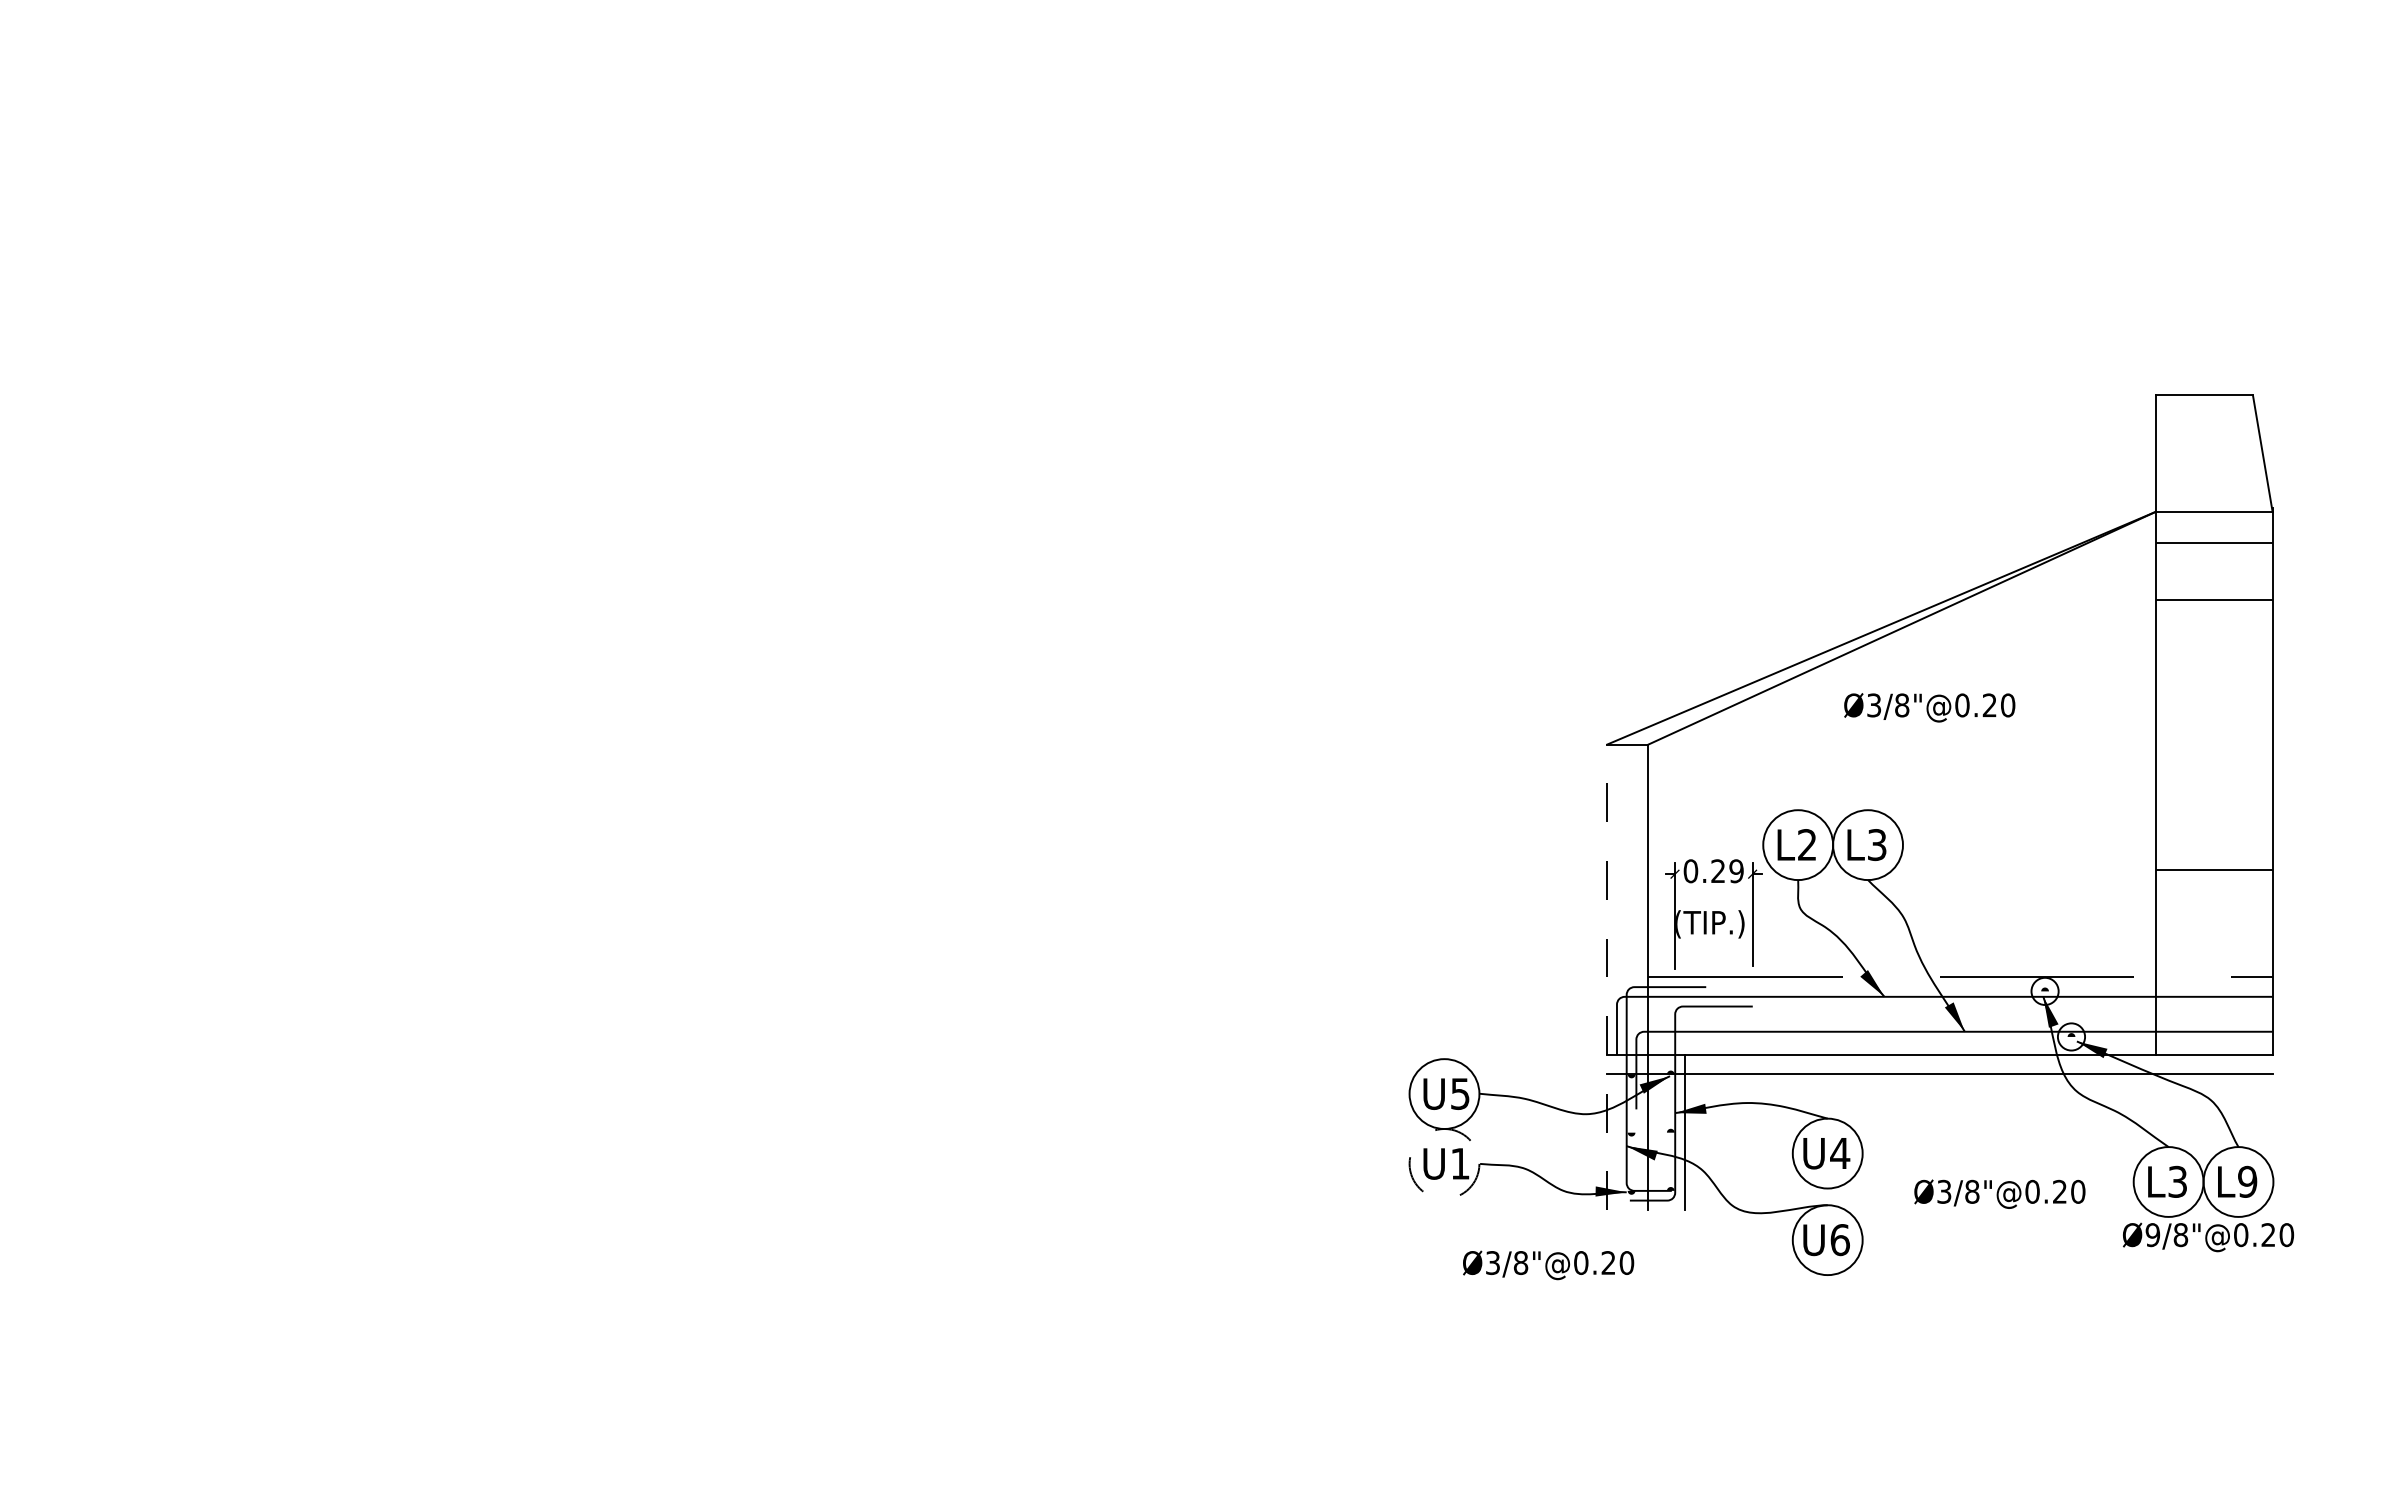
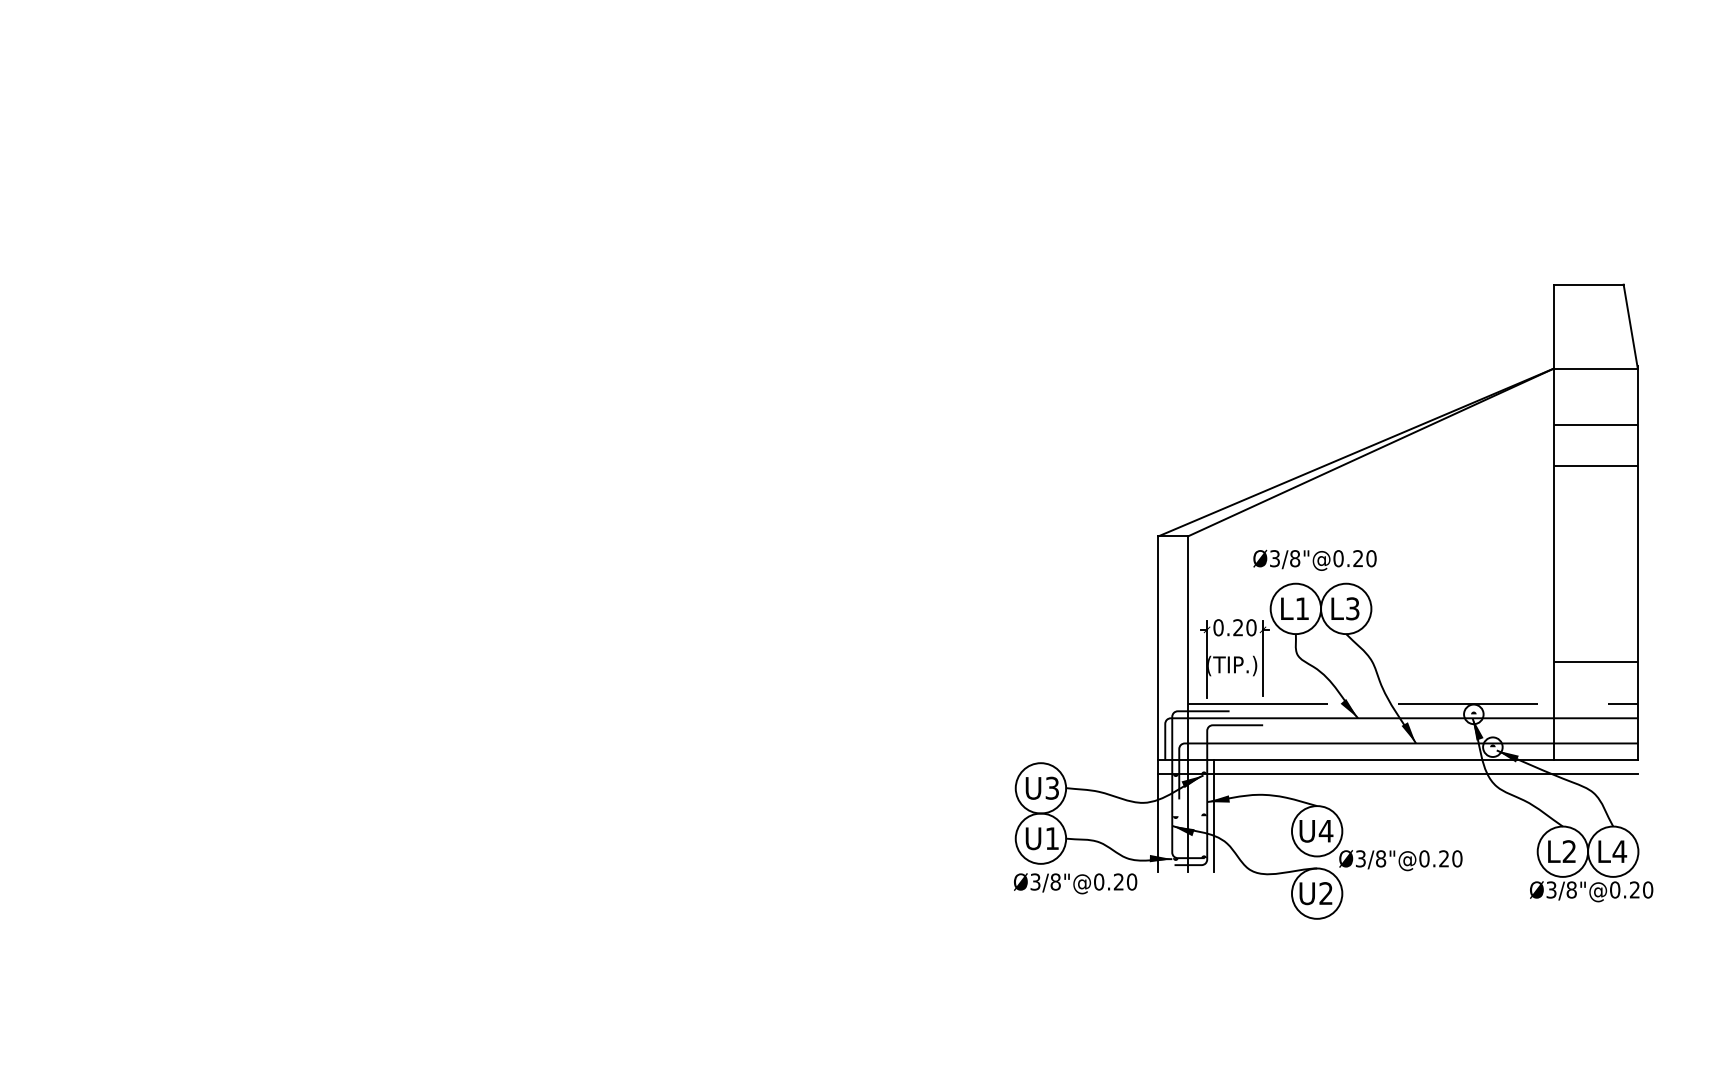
line: (2214, 543) -> (1595, 424), moved
line: (2214, 599) -> (1595, 466), moved
text: (1929, 707) -> (1314, 560), moved
text: (1807, 844) -> (1302, 608), L2 -> L1
line: (2214, 870) -> (1595, 662), moved
text: (1736, 871) -> (1251, 627), 0.29 -> 0.20
line: (1607, 977) -> (1158, 704), dashed -> solid
text: (1460, 1093) -> (1052, 787), U5 -> U3
circle: (1444, 1163) -> (1040, 838), dashed -> solid
text: (2177, 1181) -> (1569, 851), L3 -> L2
text: (2247, 1181) -> (1619, 851), L9 -> L4
text: (1999, 1193) -> (1400, 860), moved
text: (2152, 1234) -> (1551, 889), Ø9/8"@0.20 -> Ø3/8"@0.20
text: (1839, 1240) -> (1325, 893), U6 -> U2
text: (1548, 1265) -> (1075, 883), moved

